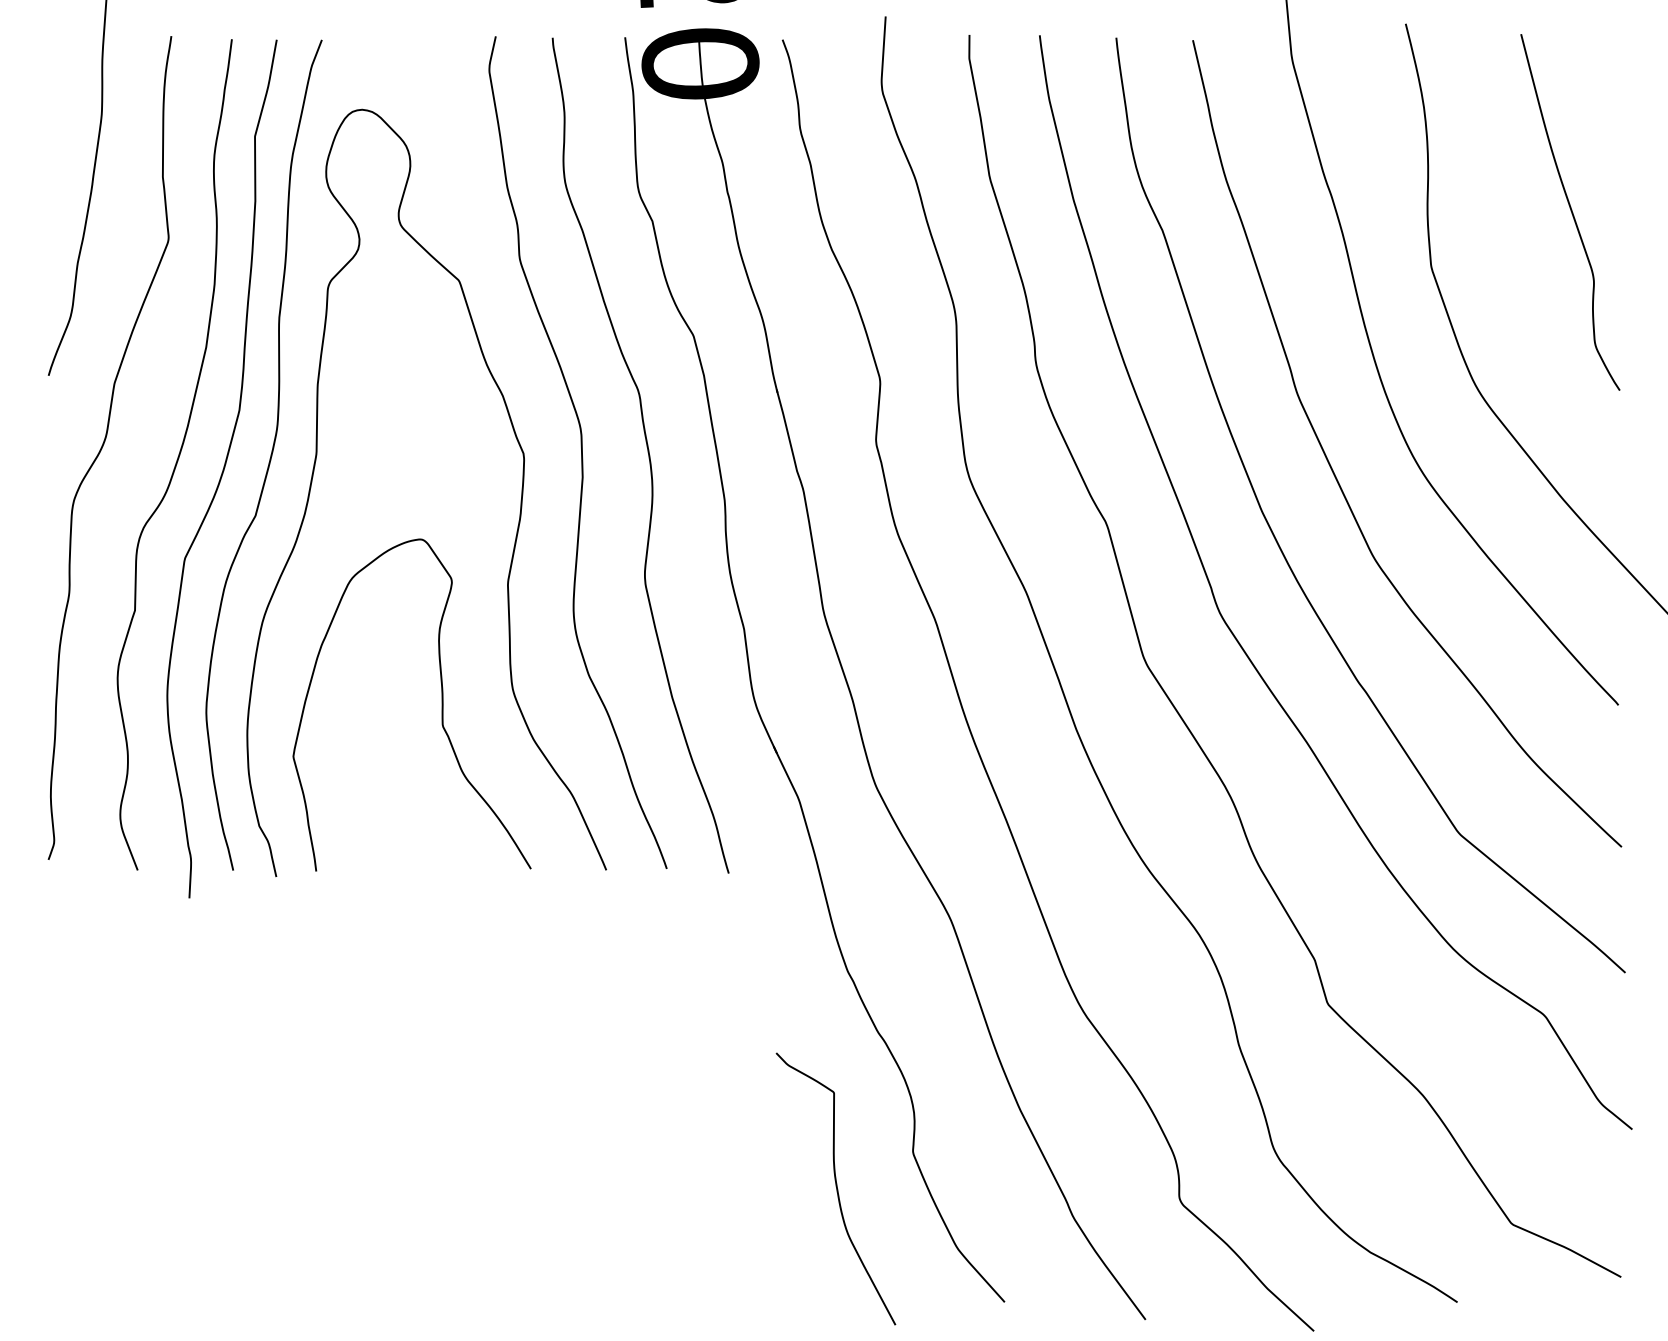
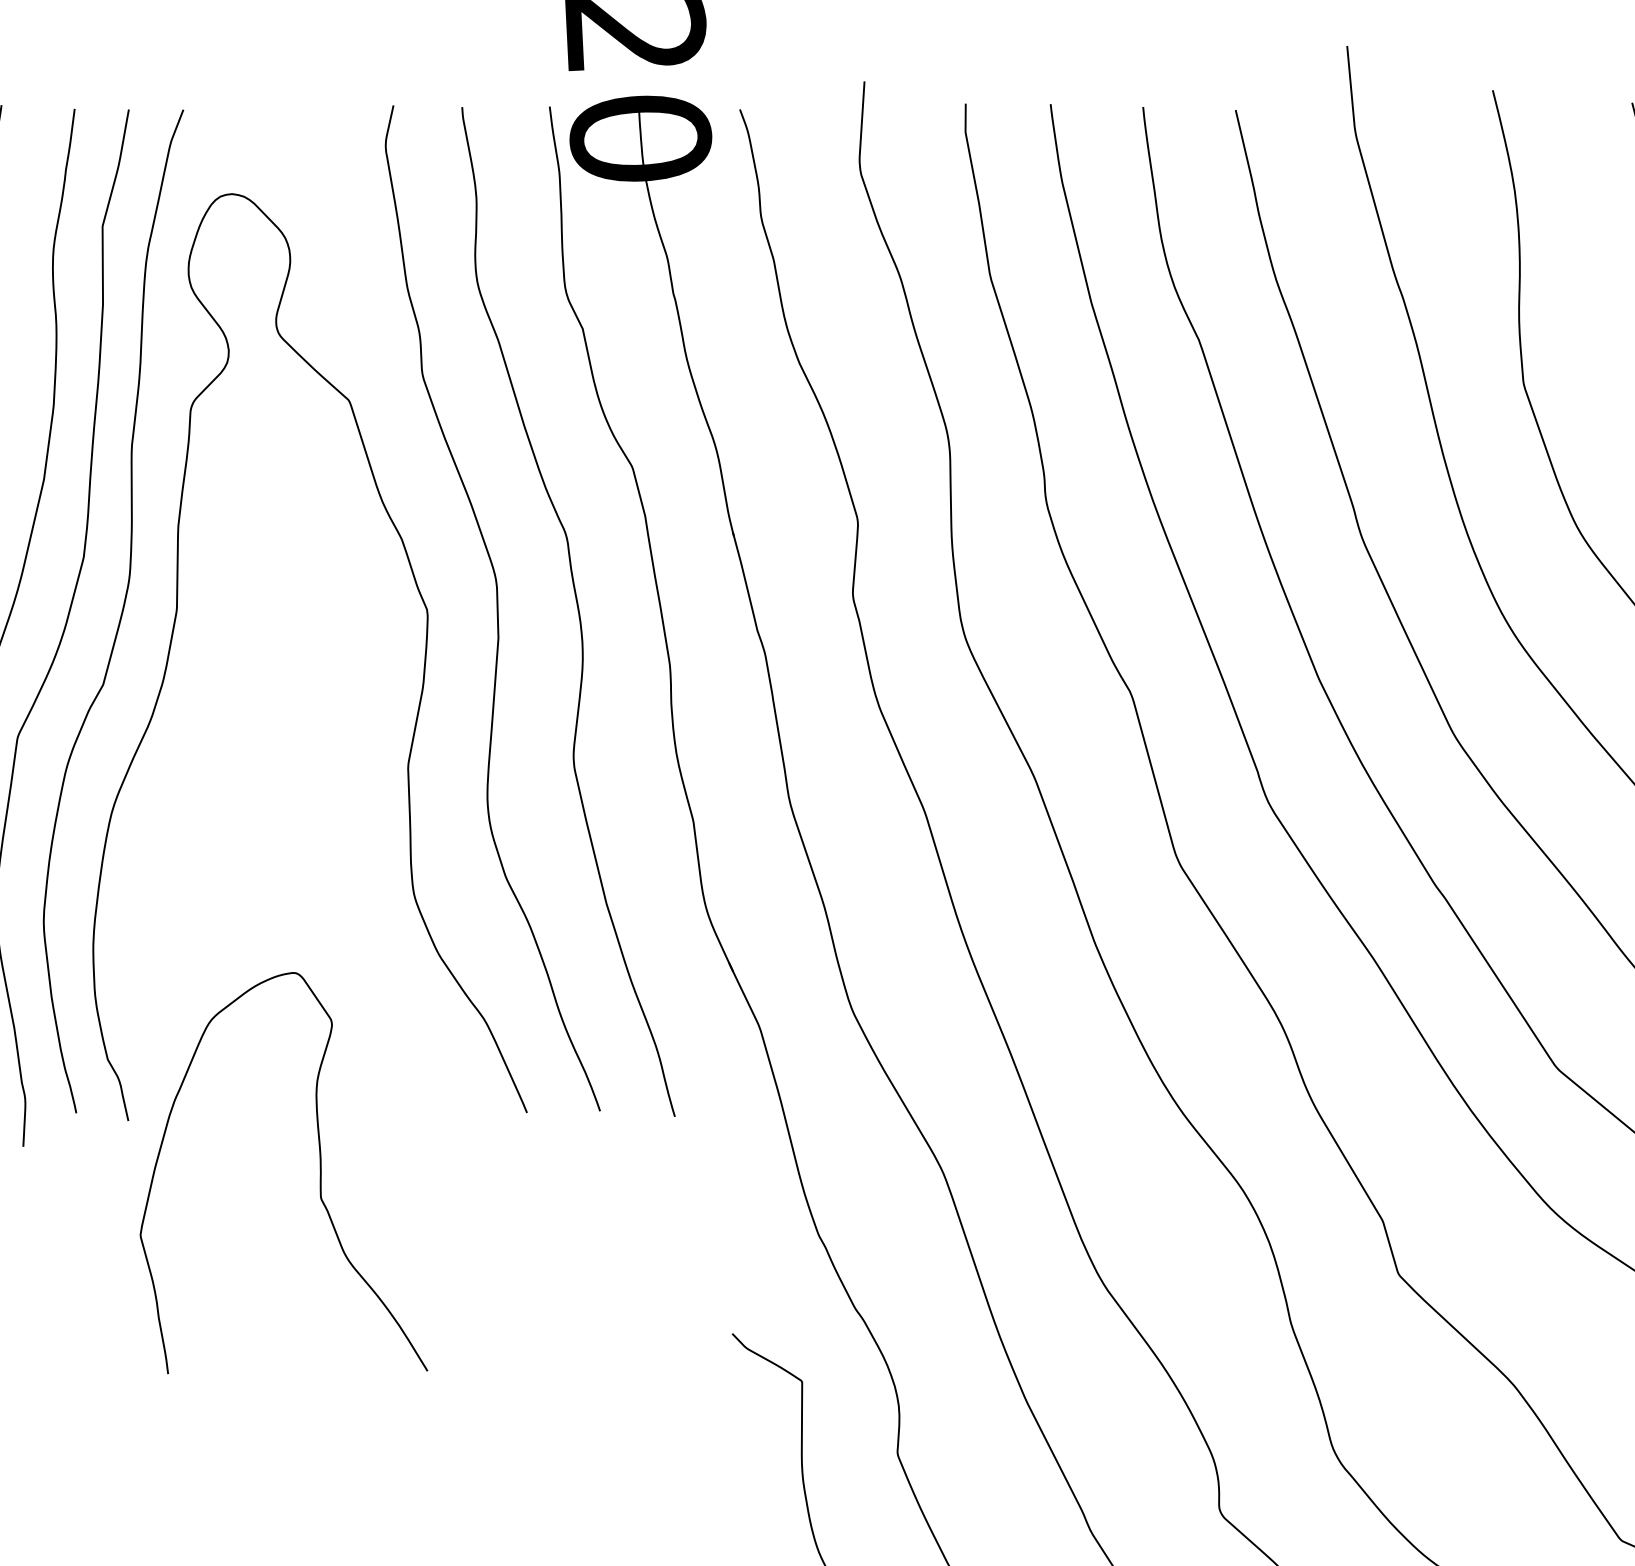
curve: (441, 704) -> (319, 1172), moved

